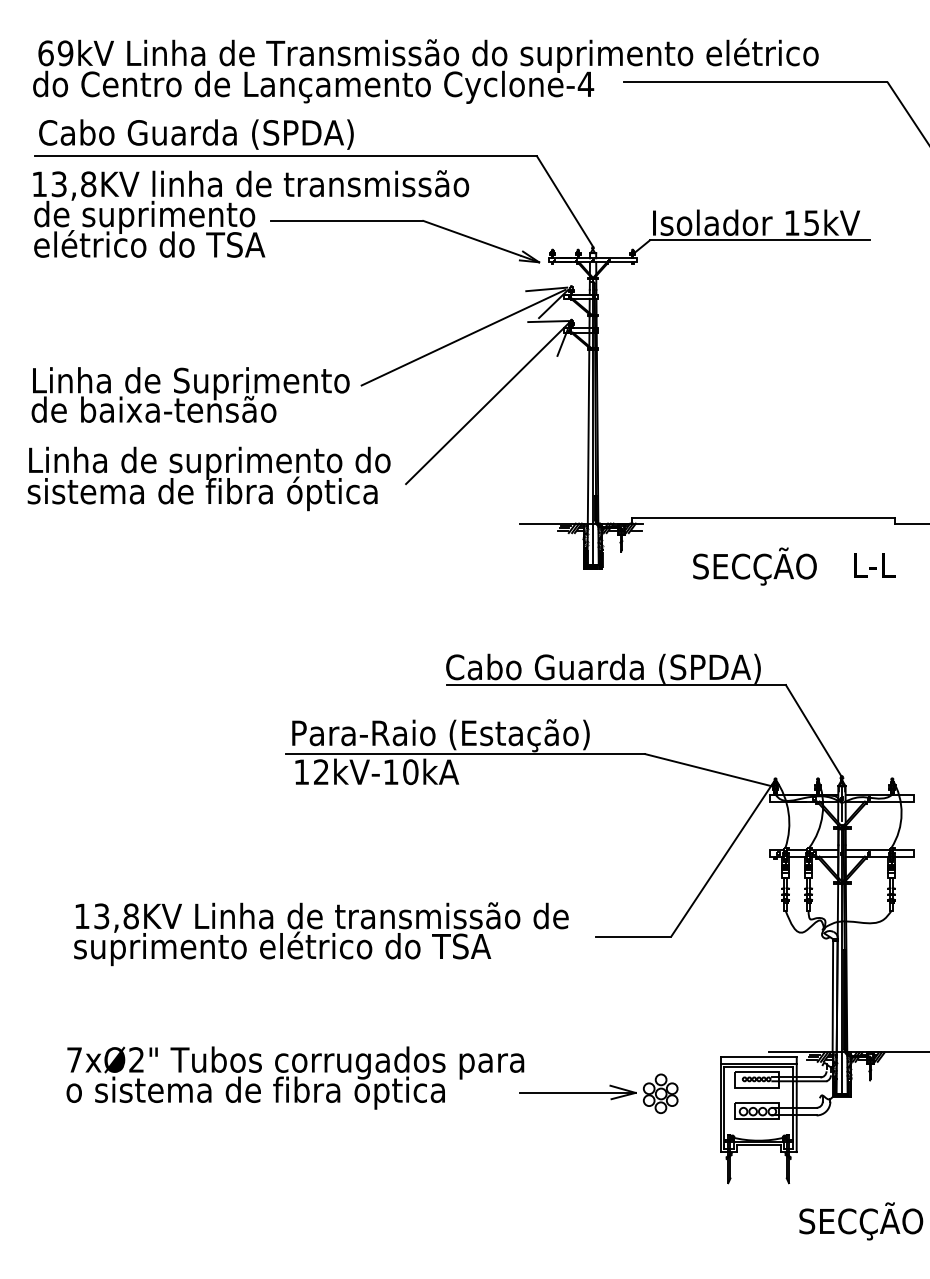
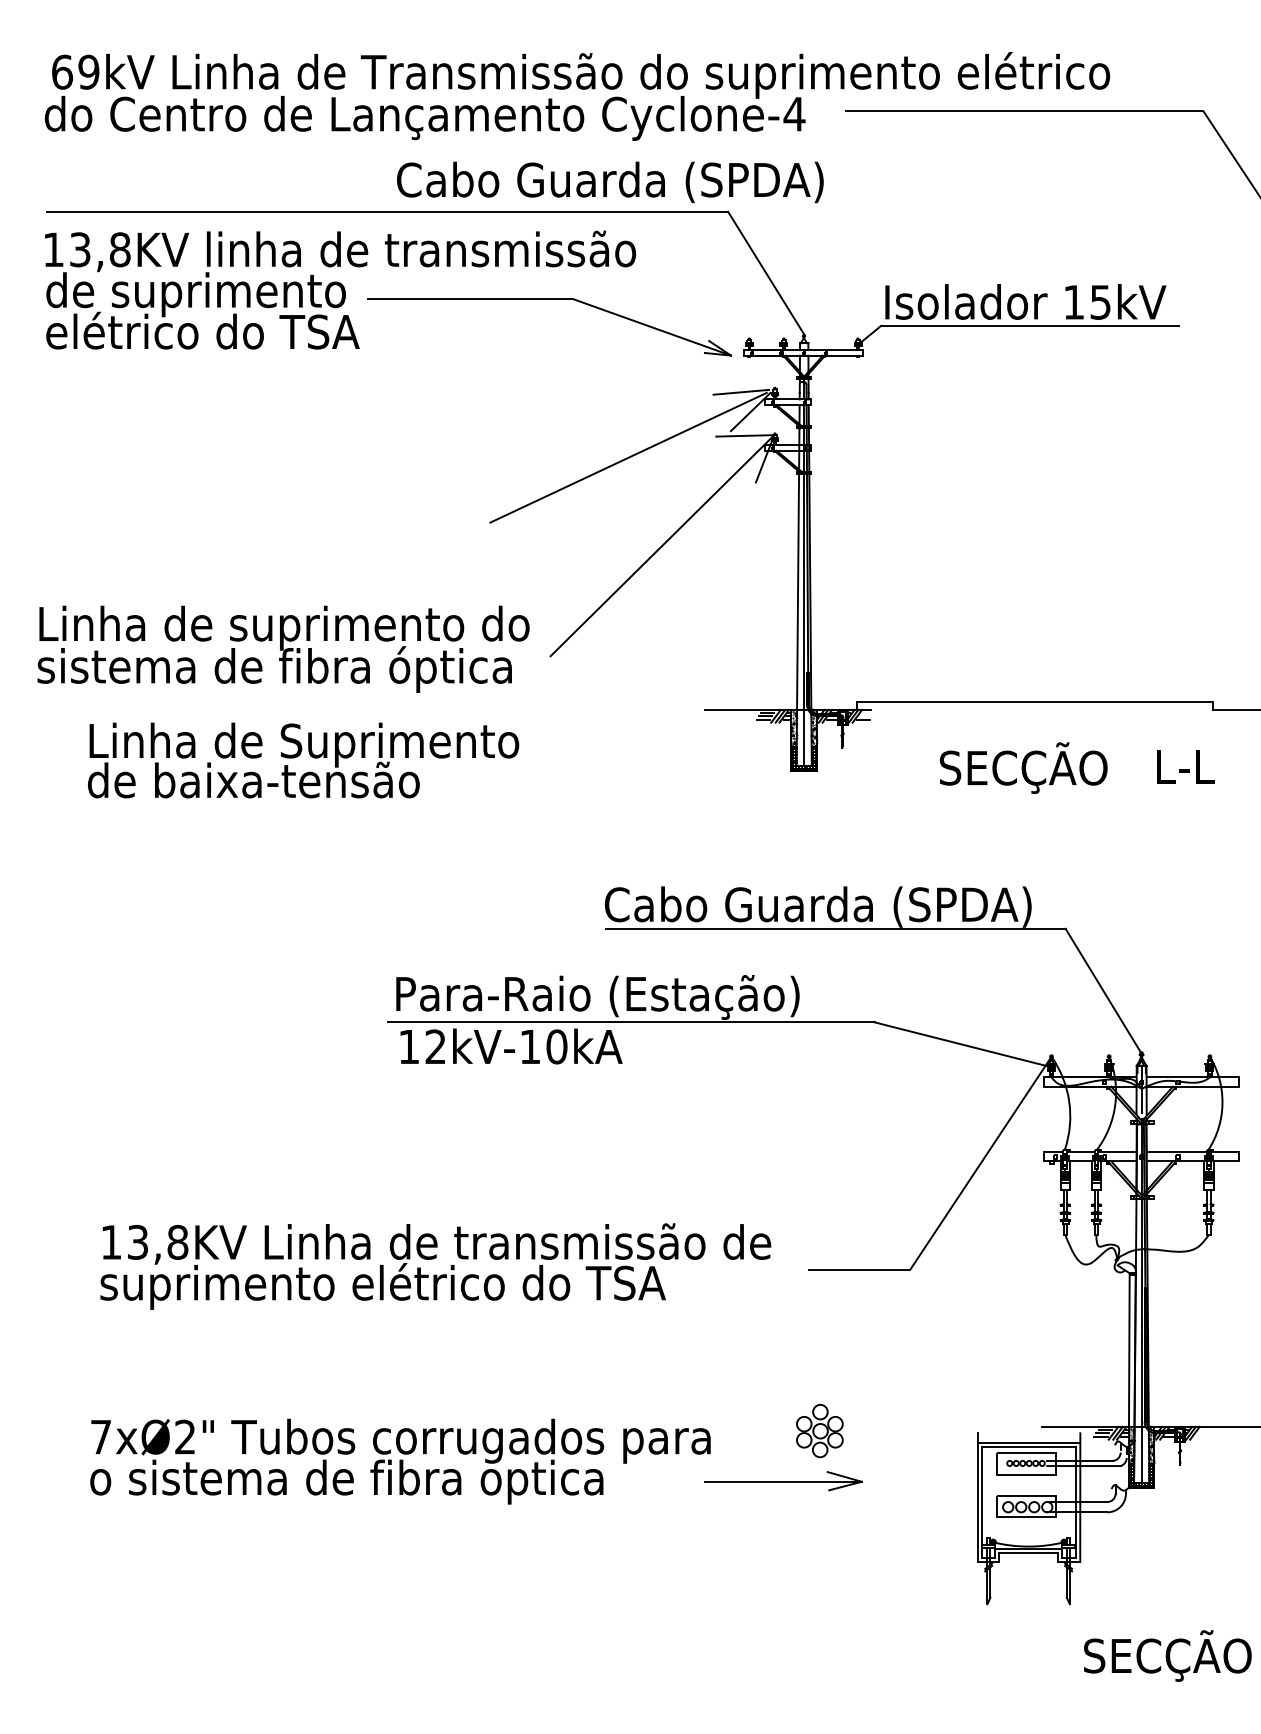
text: (196, 134) -> (610, 182), moved
text: (190, 395) -> (303, 760), moved
line: (758, 1057) -> (1028, 1433), removed
part: (660, 1094) -> (819, 1431), moved

